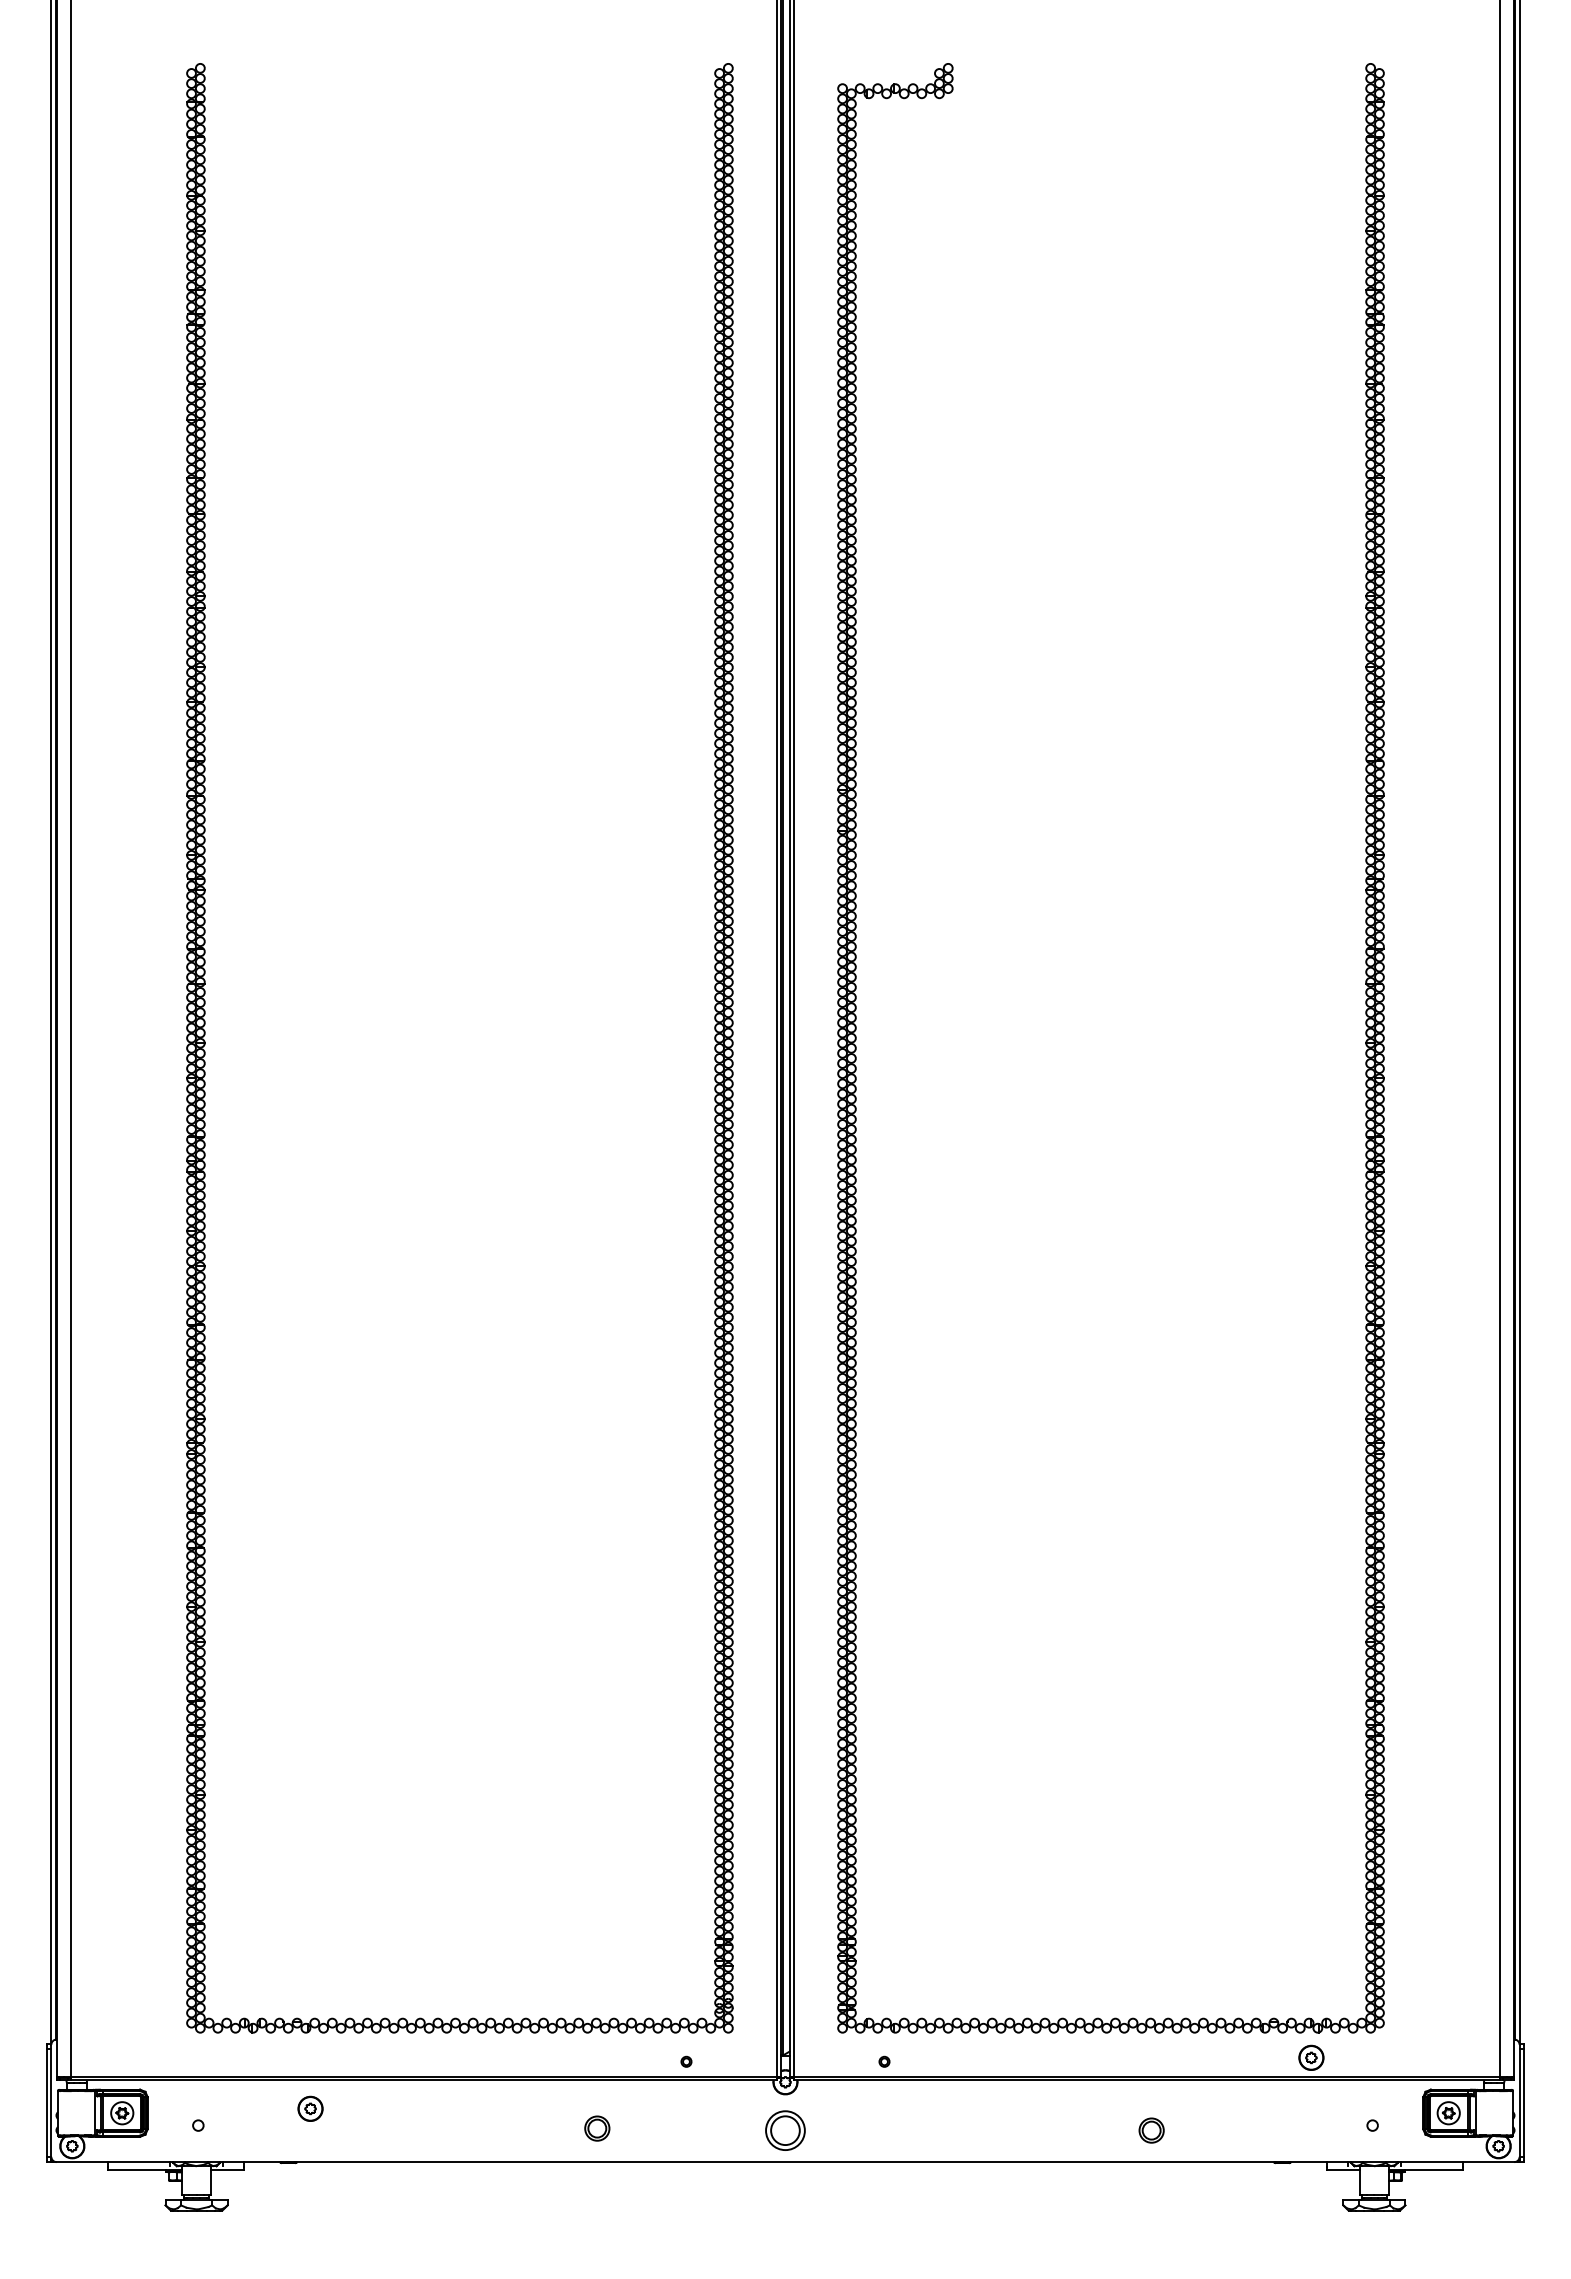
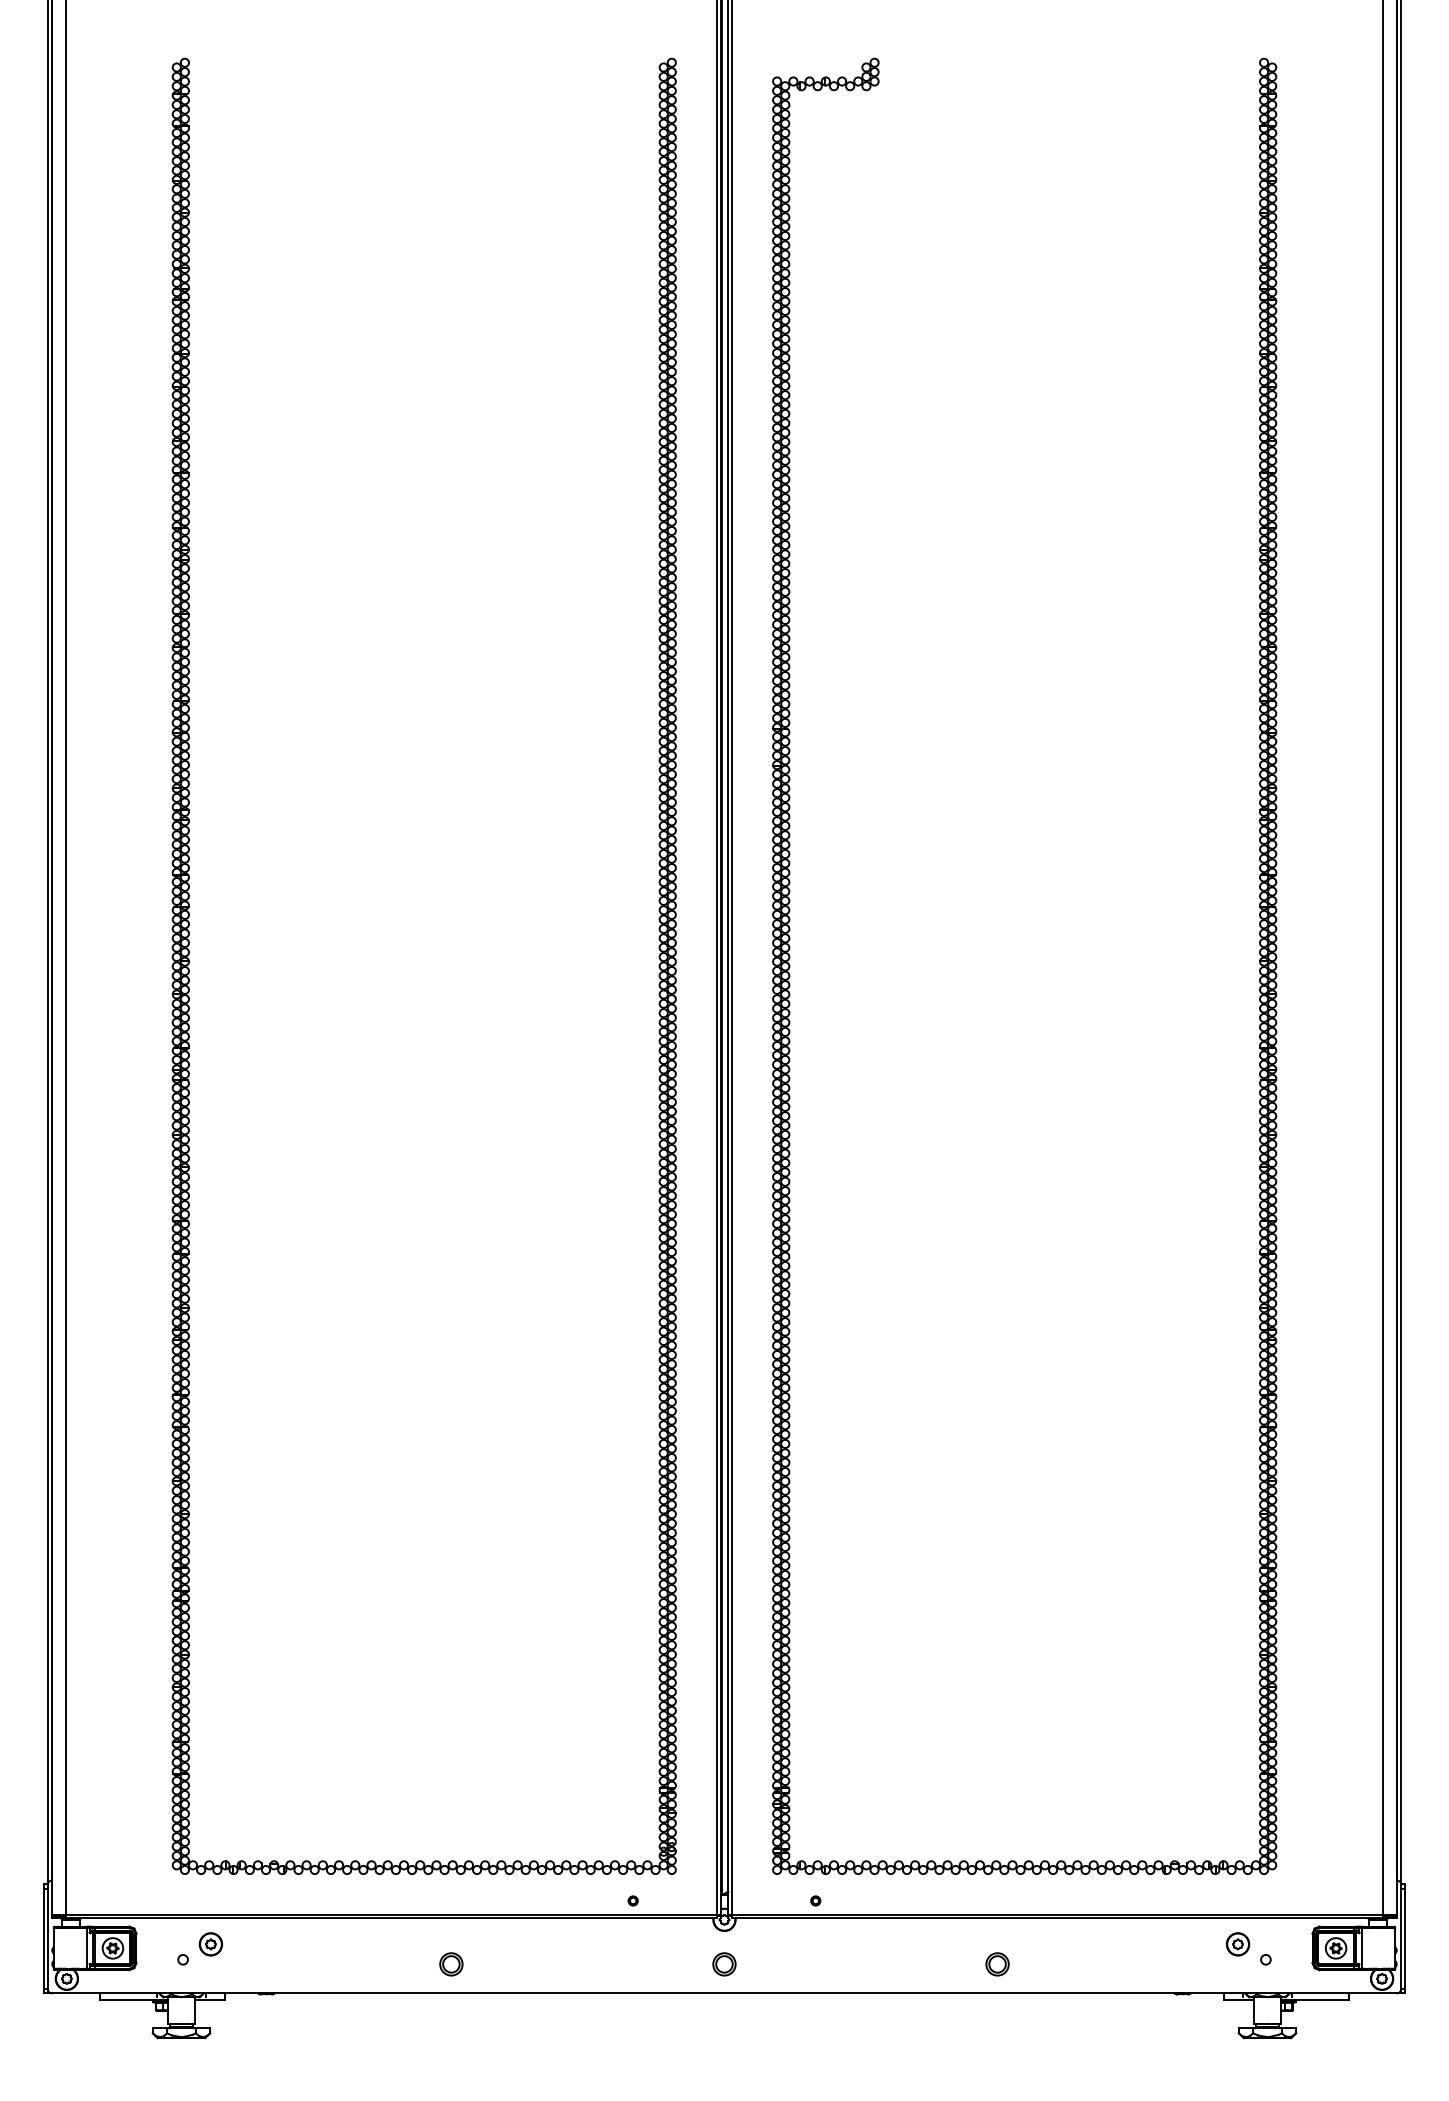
part: (1311, 2057) -> (1238, 1944), moved
part: (310, 2108) -> (210, 1944), moved
part: (597, 2128) -> (451, 1964), moved
part: (785, 2130) -> (724, 1964), size x0.62
part: (1151, 2130) -> (997, 1964), moved

